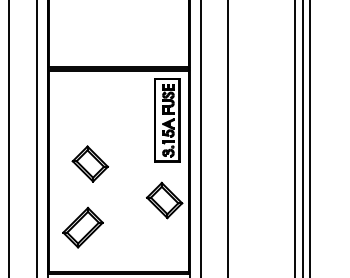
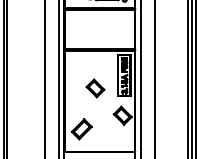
part: (90, 164) -> (95, 88), moved

